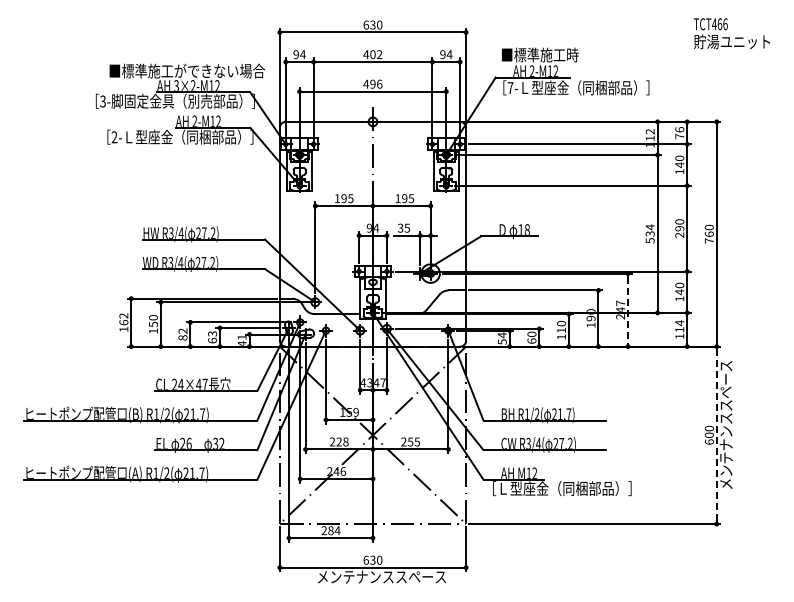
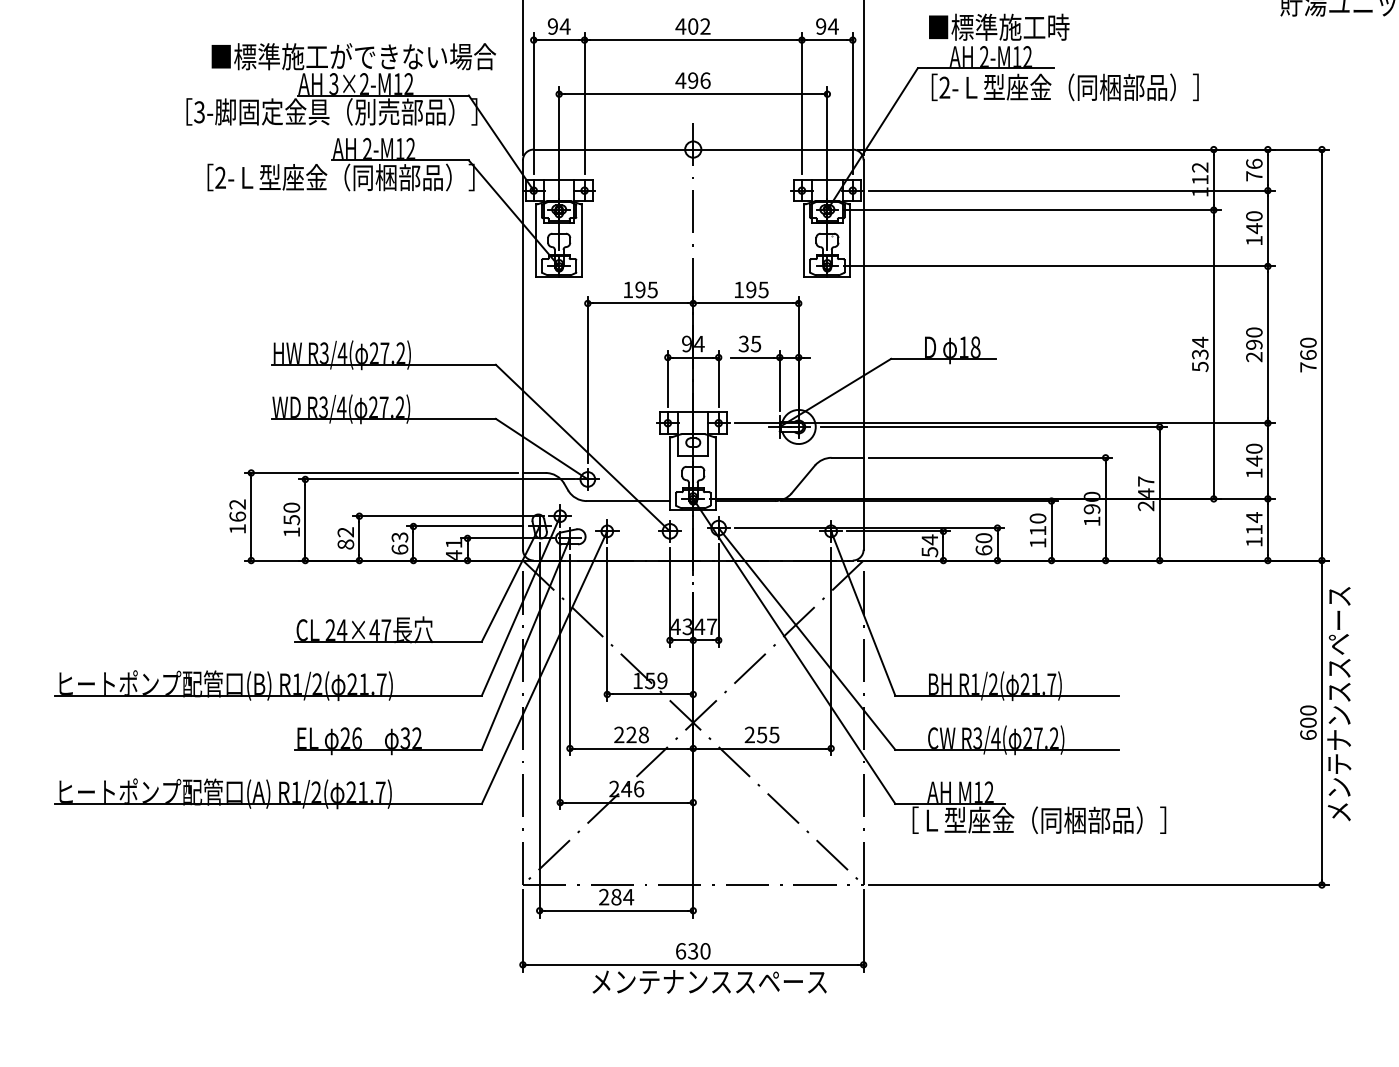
text: (510, 87) -> (944, 86), 7- -> 2-
line: (628, 310) -> (1160, 494), dashed -> solid
line: (716, 435) -> (1321, 723), dashed -> solid

